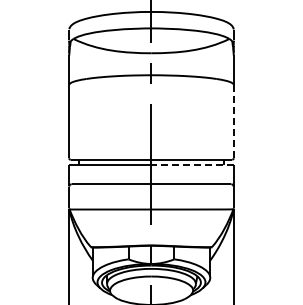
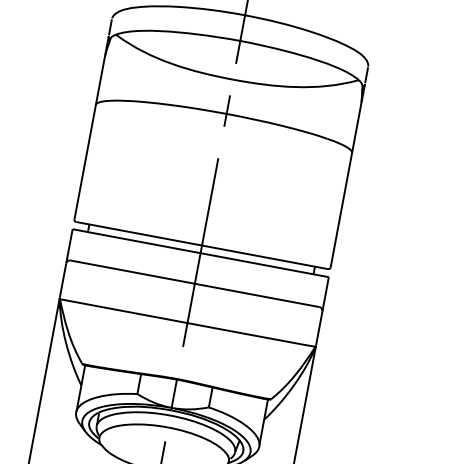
line: (233, 121) -> (341, 209), dashed -> solid
line: (192, 164) -> (264, 264), dashed -> solid

